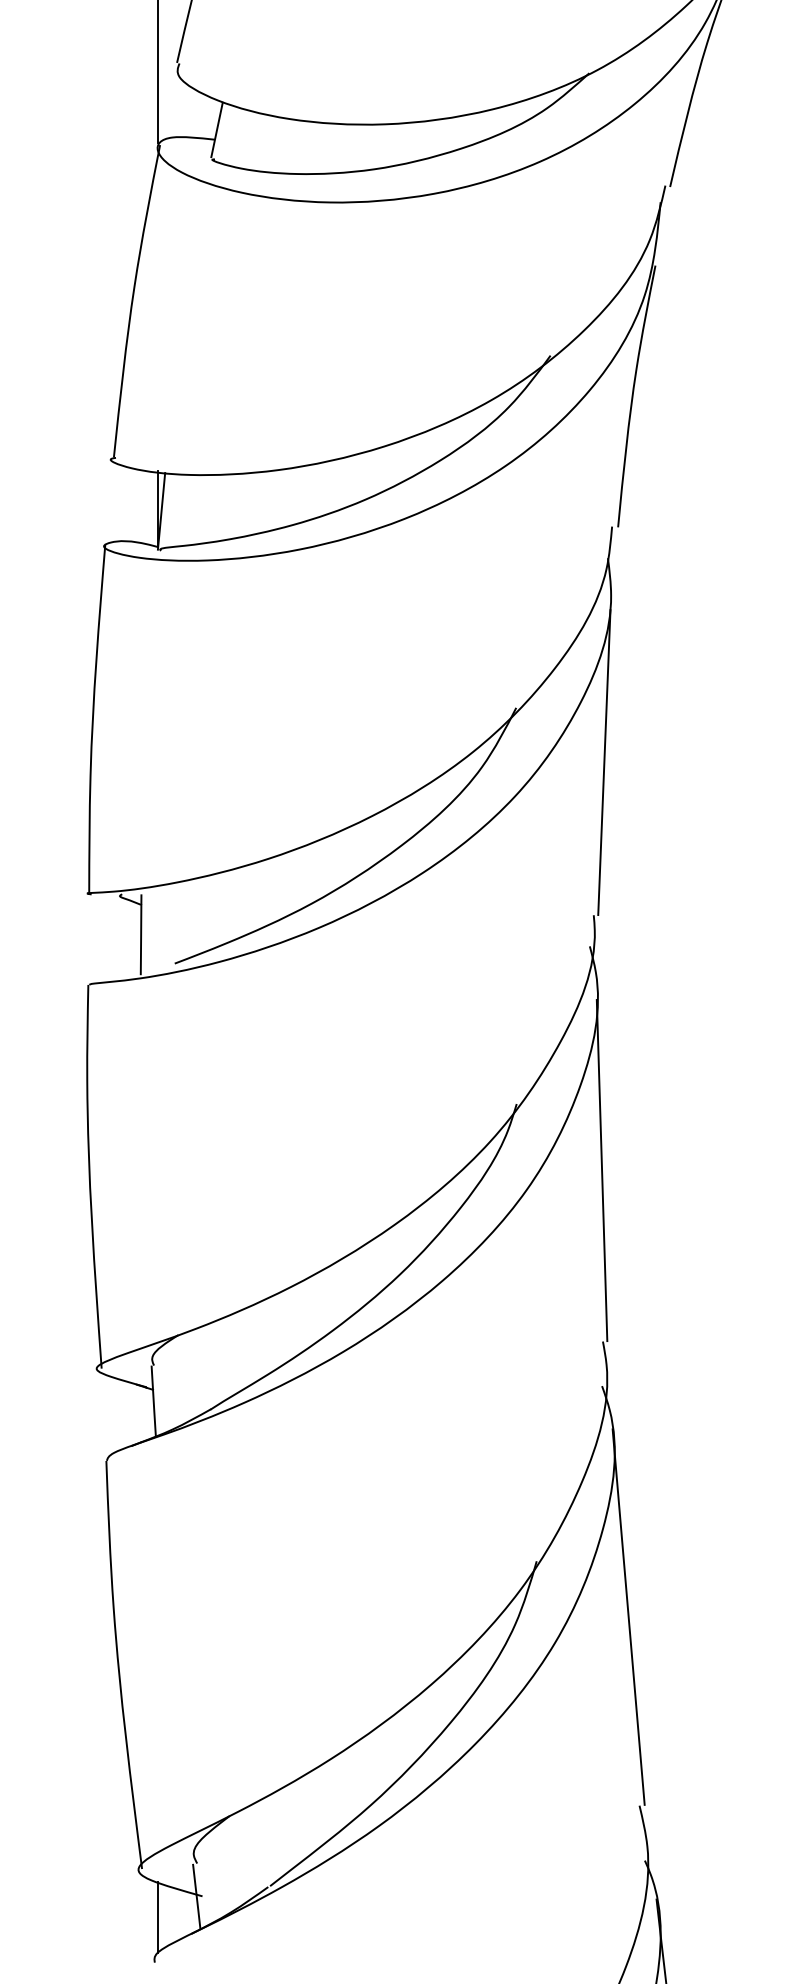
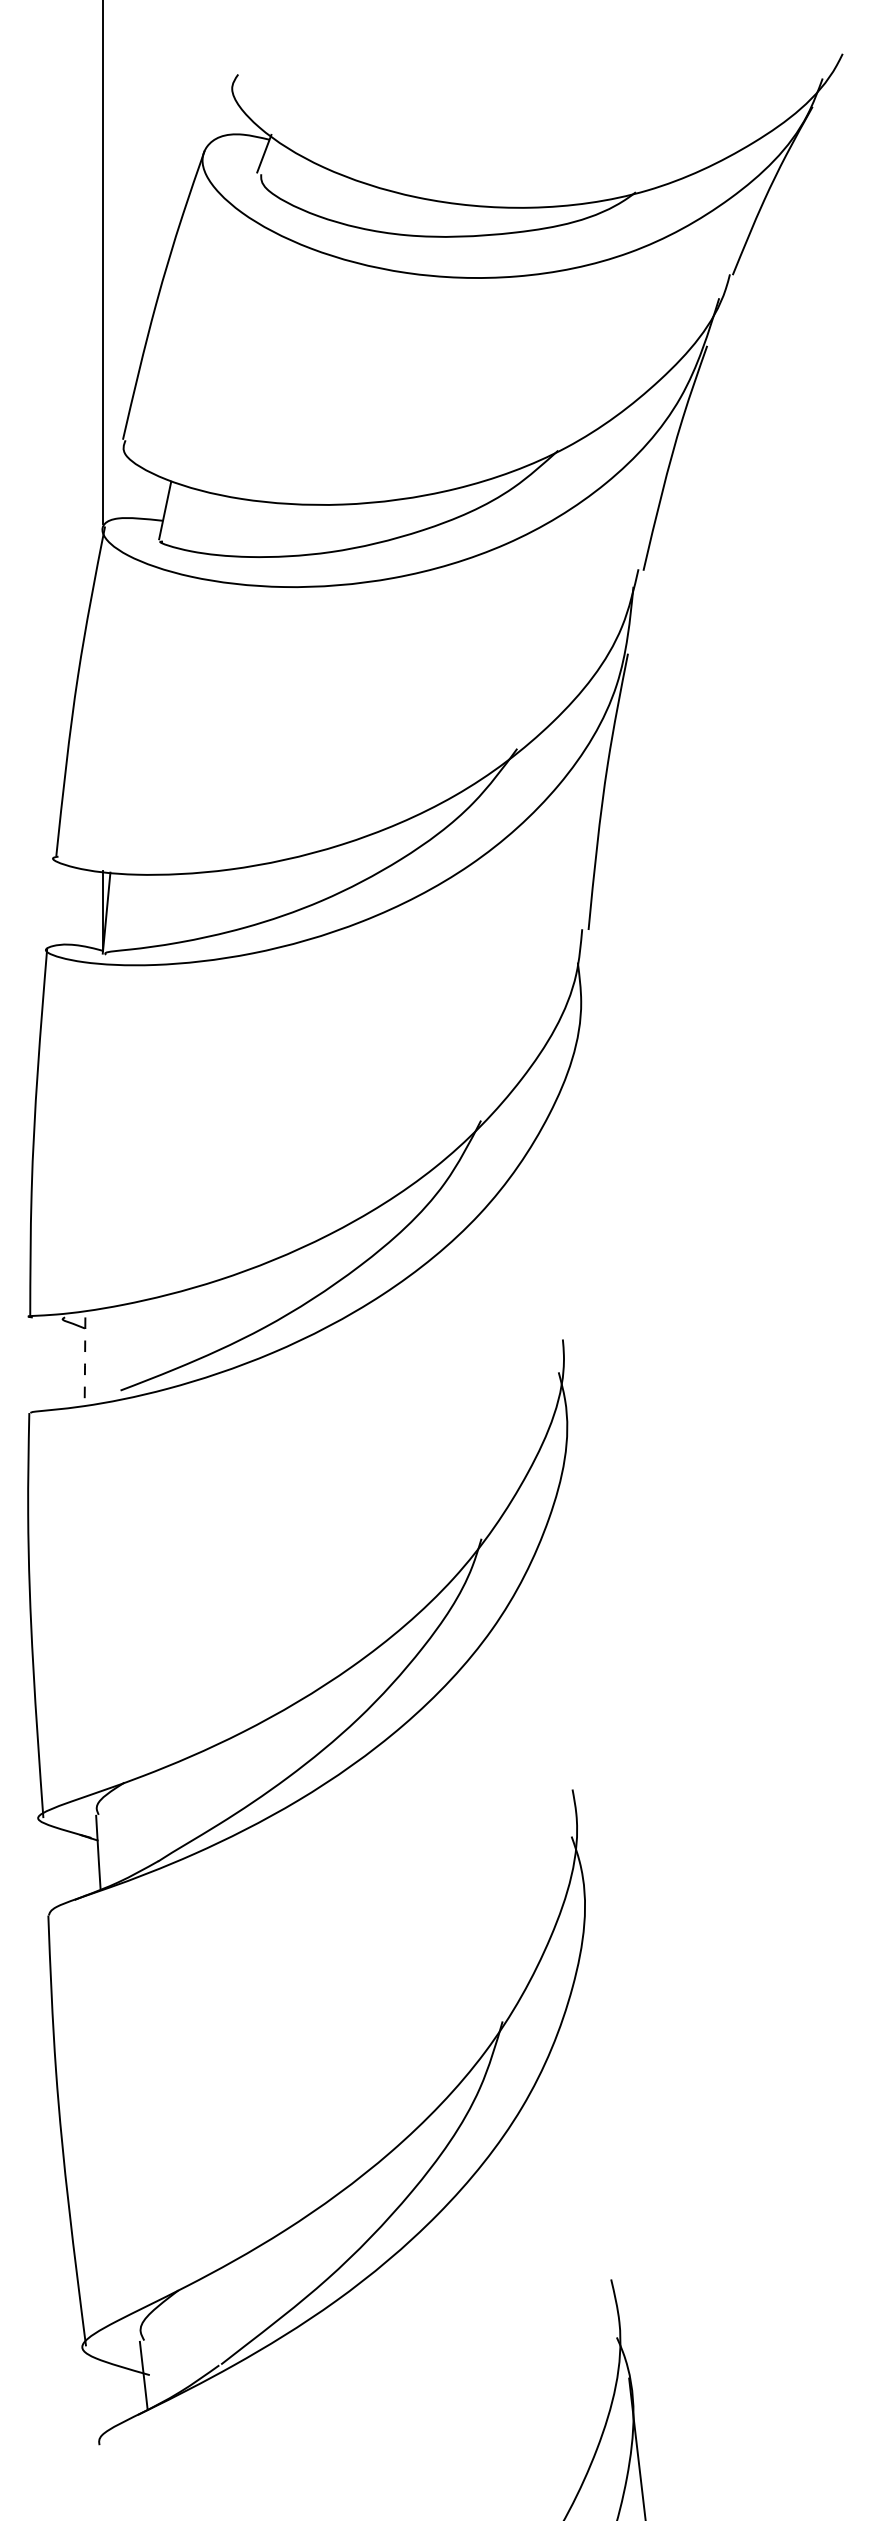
line: (603, 762) -> (573, 1178), removed
line: (141, 936) -> (85, 1361), solid -> dashed
line: (601, 1170) -> (571, 1608), removed
line: (628, 1617) -> (599, 2080), removed
line: (157, 1917) -> (102, 2397), removed

